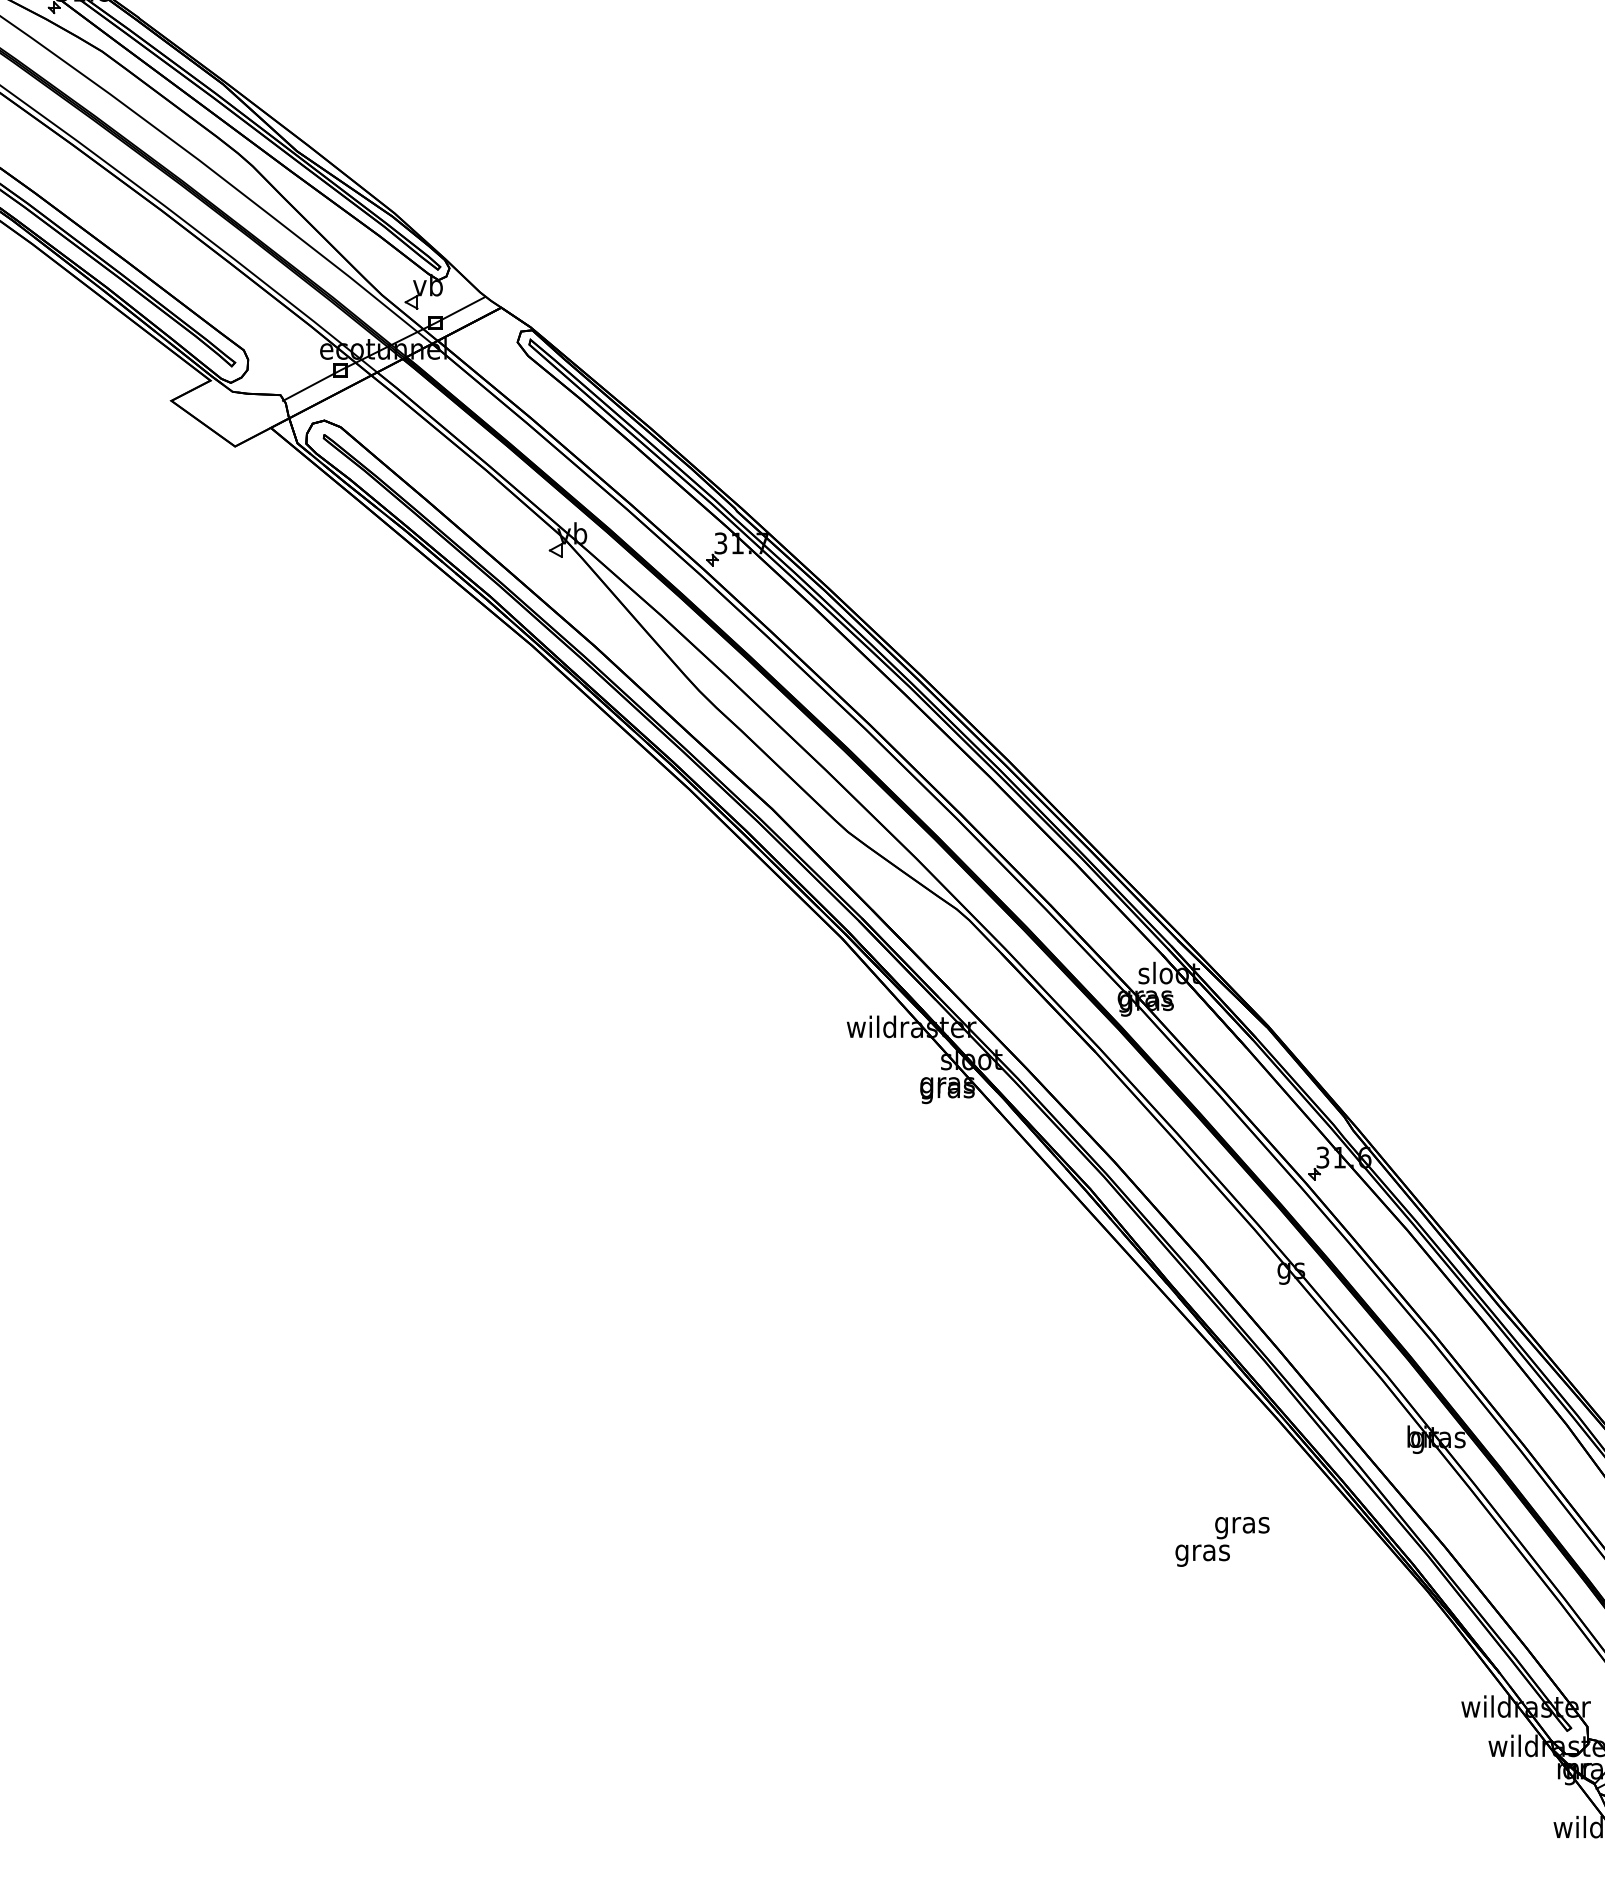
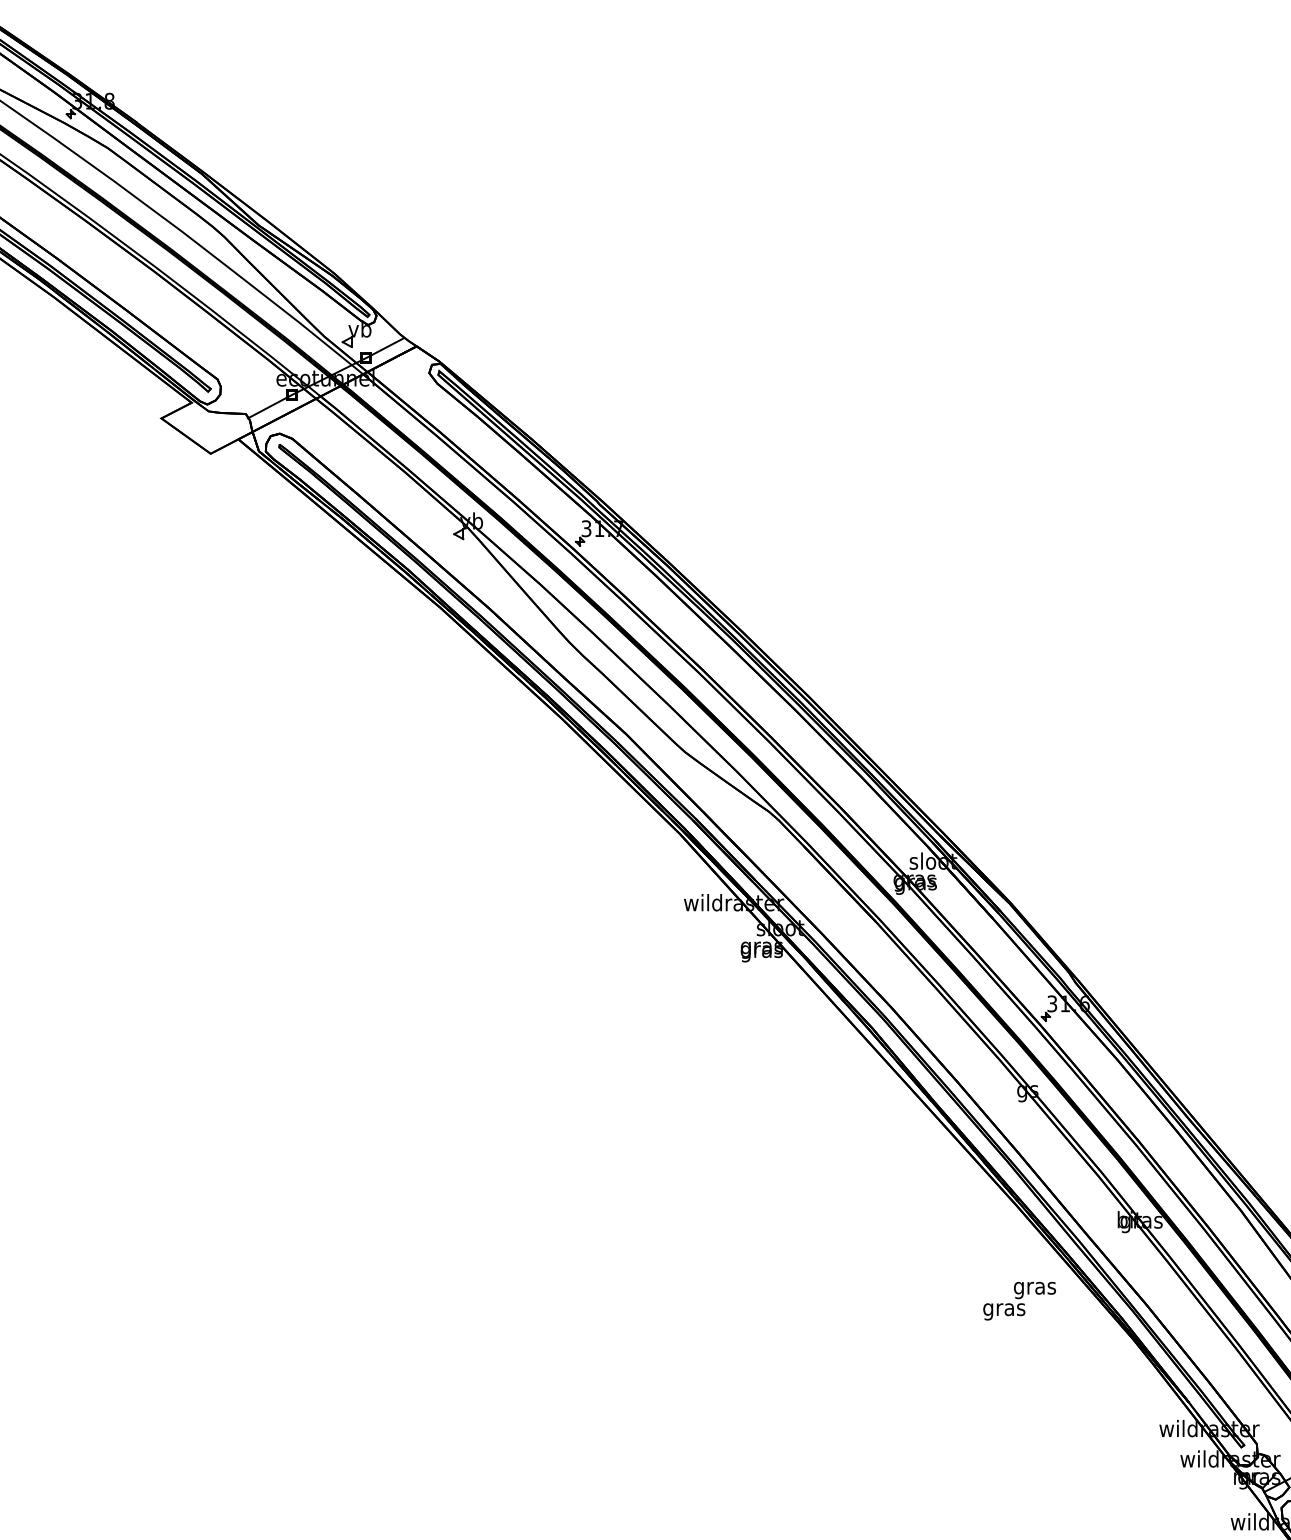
text: (1222, 1541) -> (1019, 1300), moved

